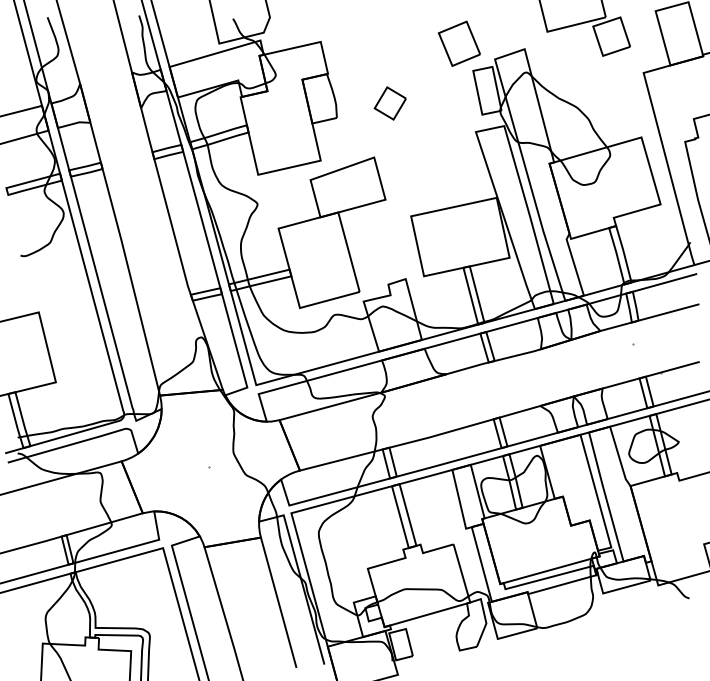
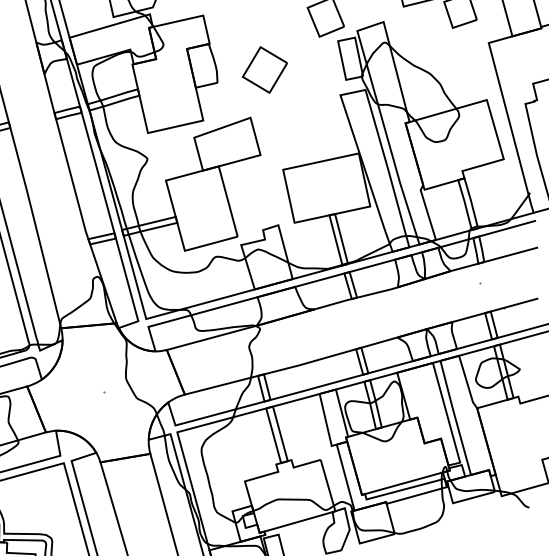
part: (389, 103) -> (264, 70), size x1.6

